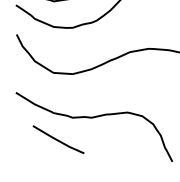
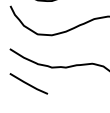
line: (58, 139) -> (28, 83), moved

